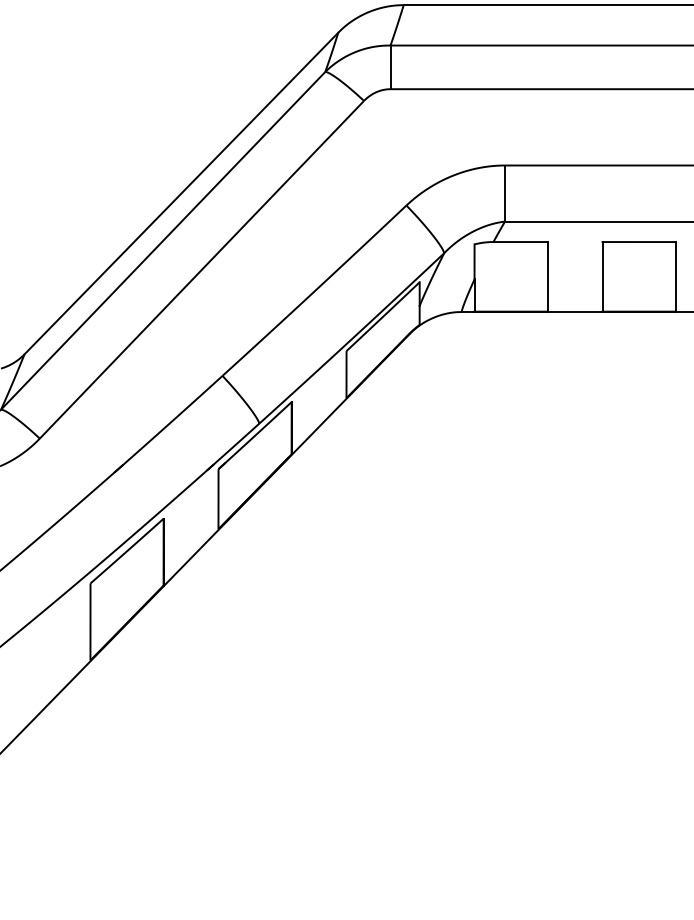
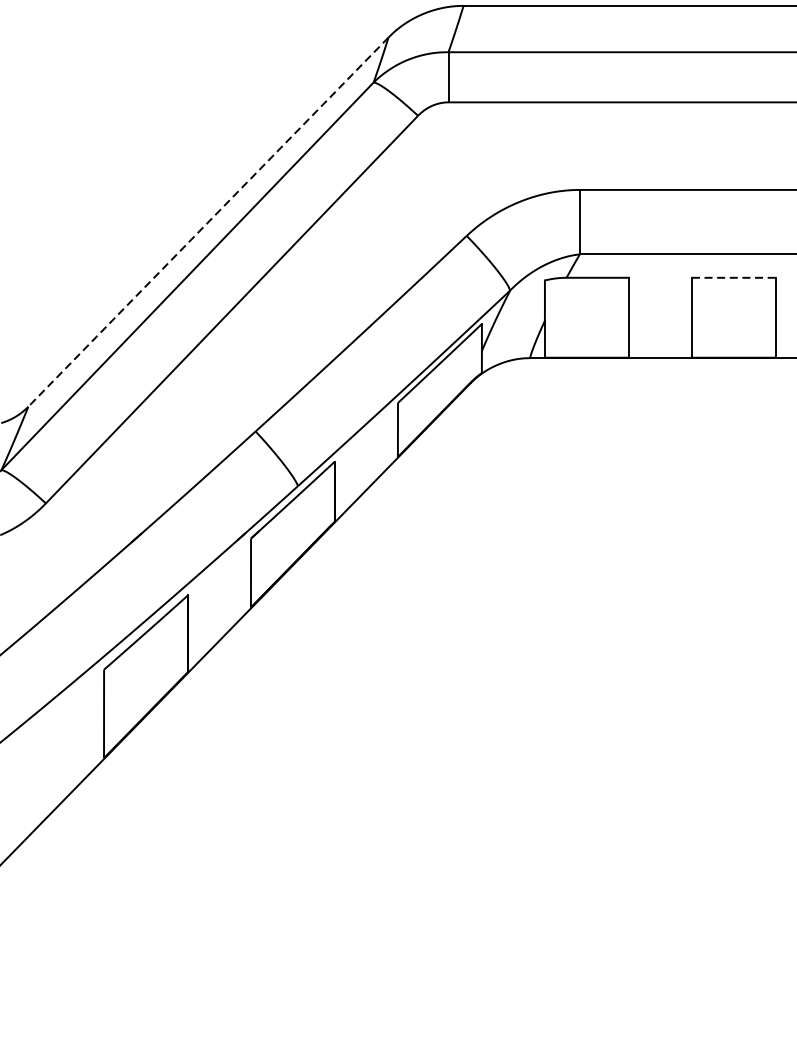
line: (181, 193) -> (208, 222), solid -> dashed
line: (639, 242) -> (734, 278), solid -> dashed

